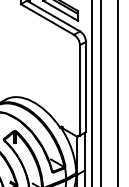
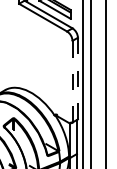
line: (86, 86) -> (78, 78), solid -> dashed
line: (80, 89) -> (72, 80), solid -> dashed

